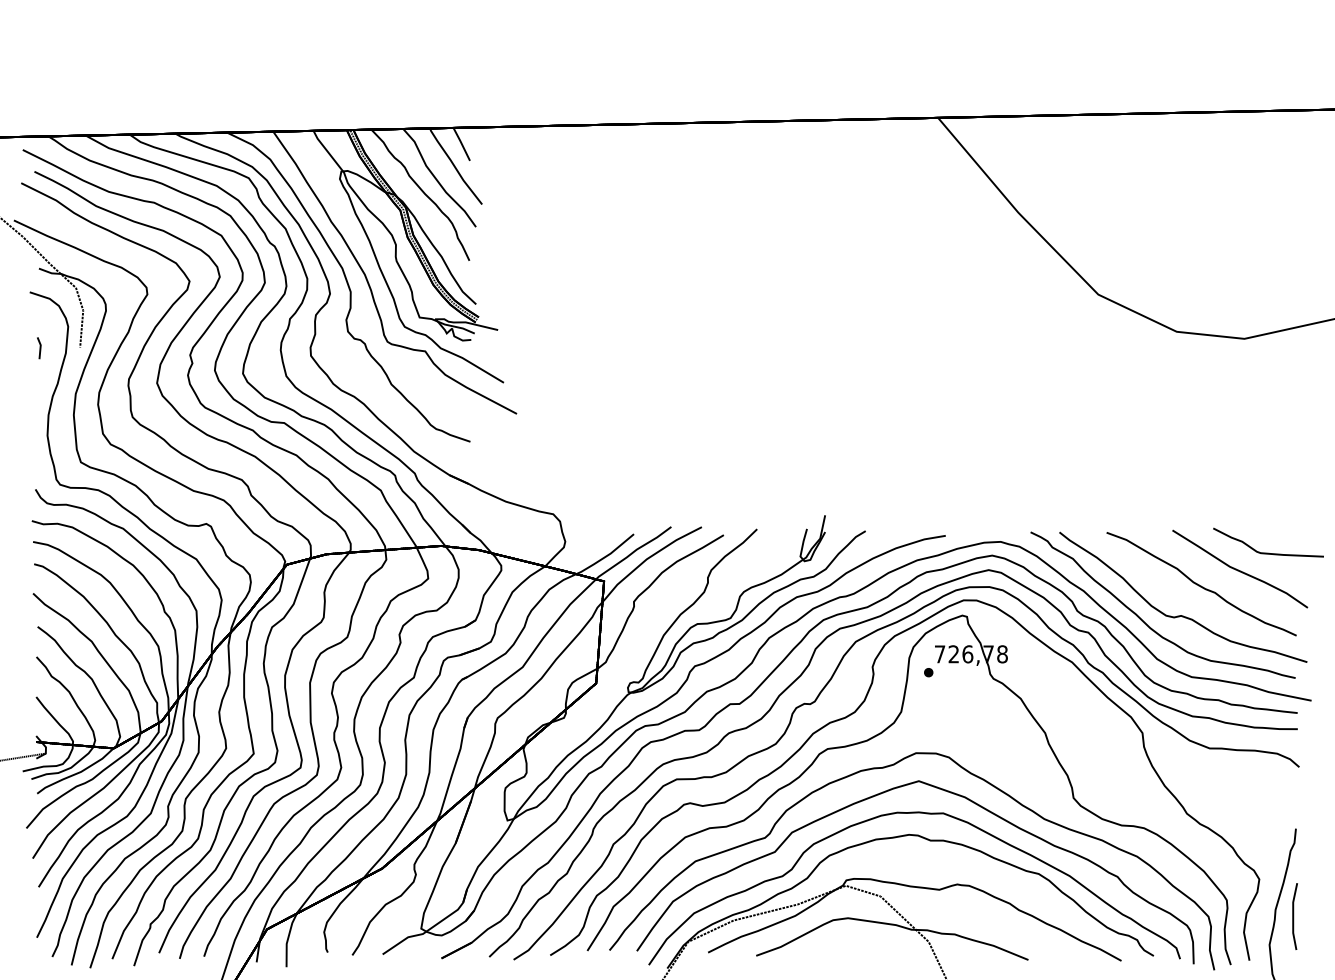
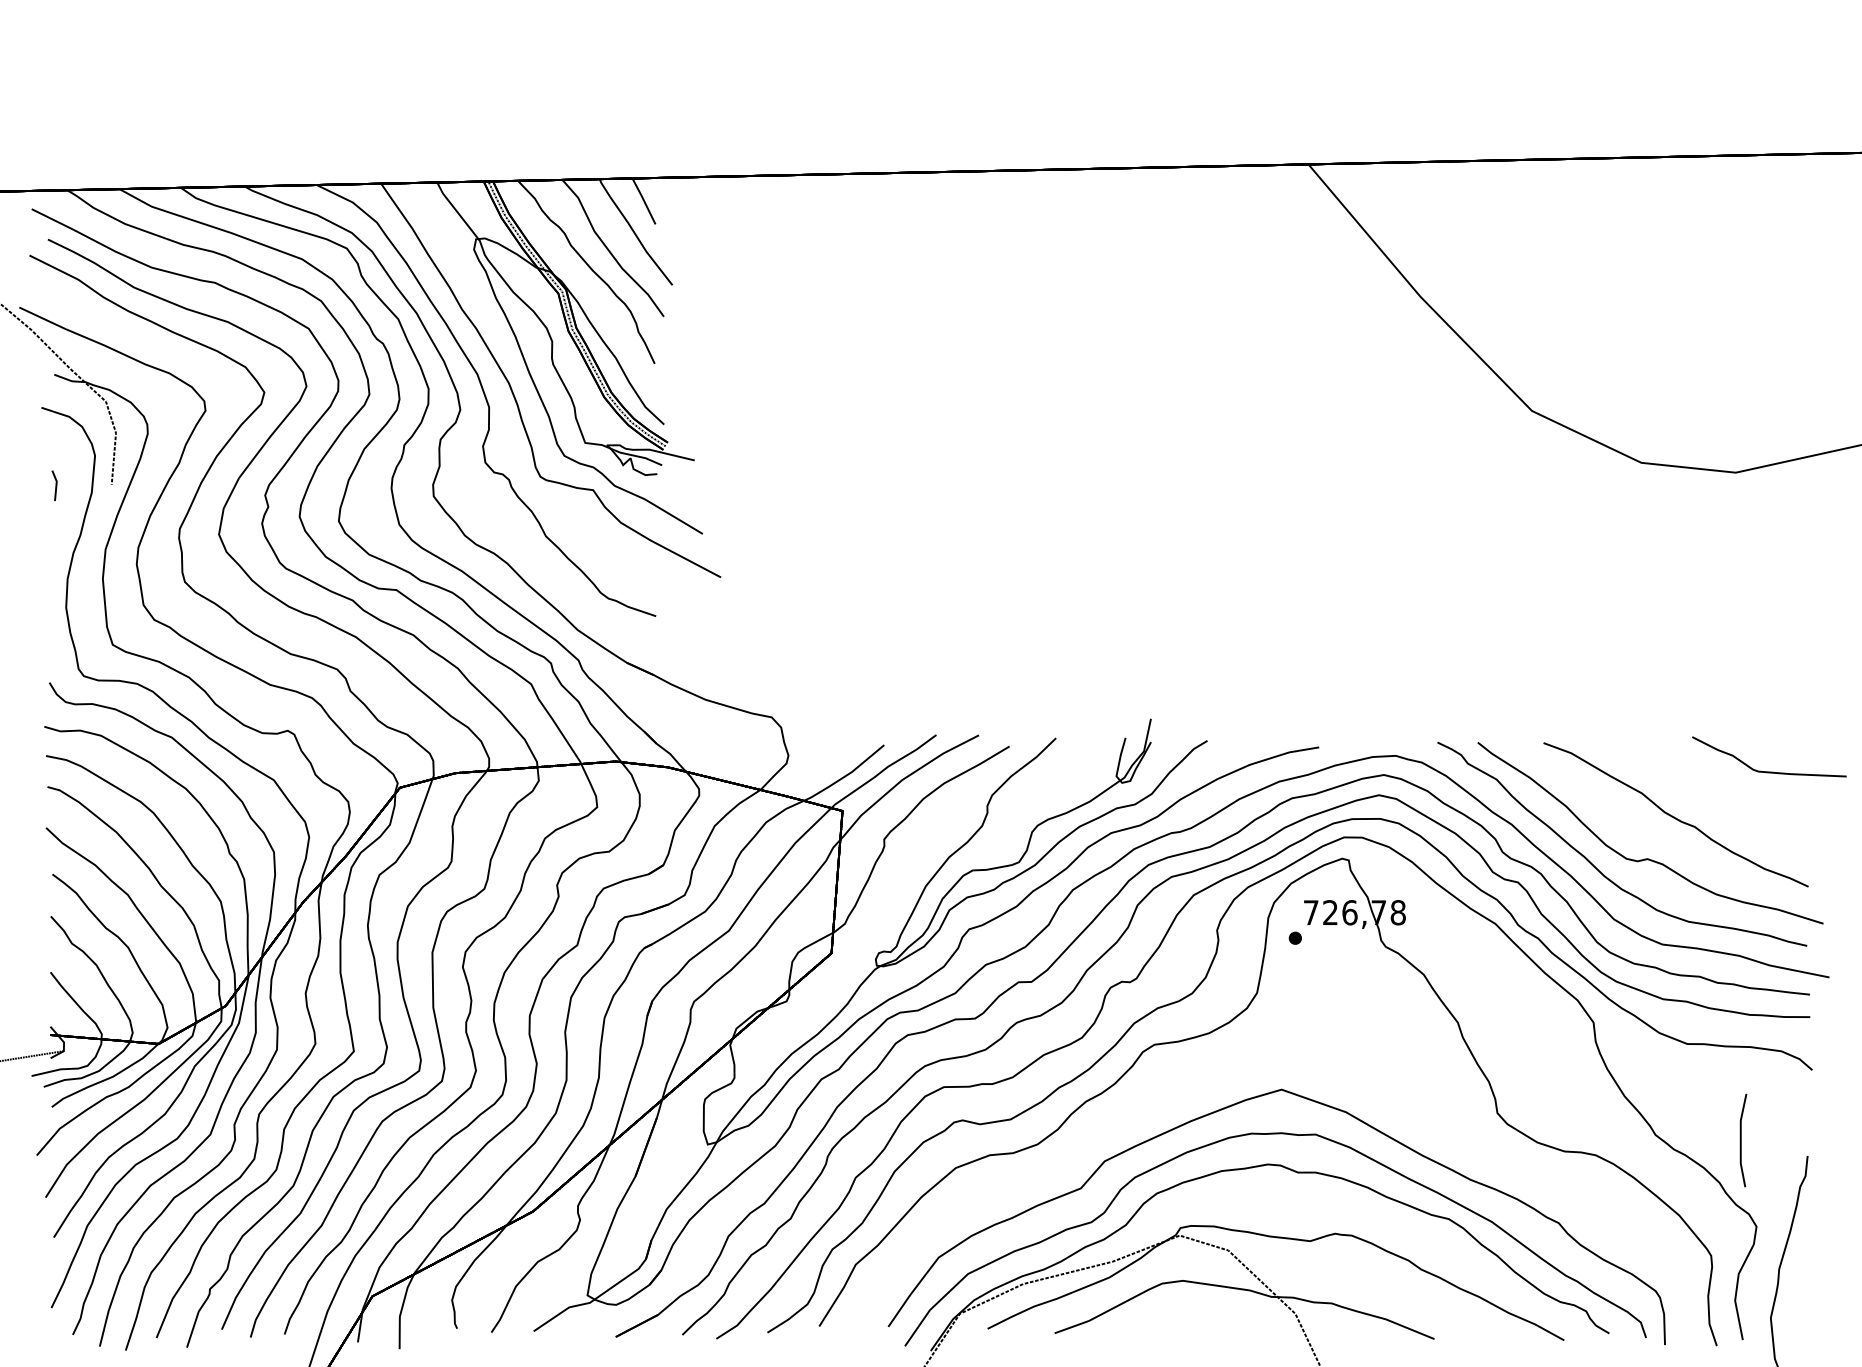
curve: (1239, 570) -> (1729, 795), removed
curve: (887, 767) -> (1237, 1070), removed
line: (1293, 916) -> (1741, 1140), moved

